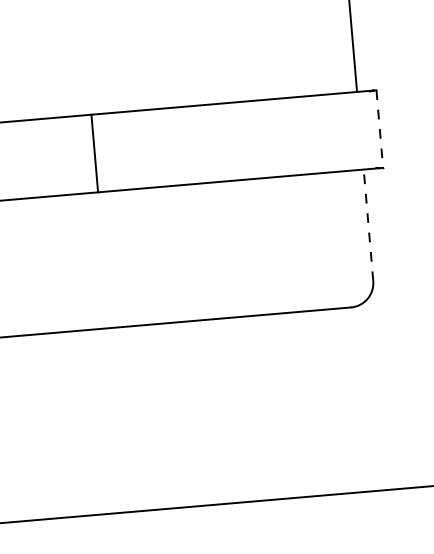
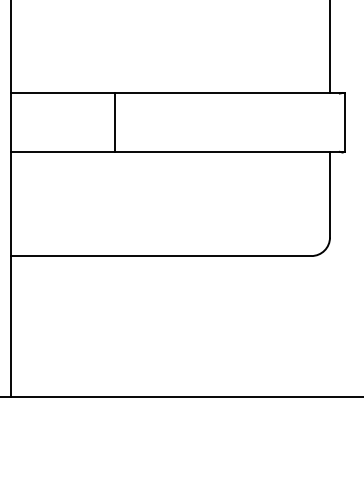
line: (379, 128) -> (344, 122), dashed -> solid
line: (95, 153) -> (115, 122), moved
line: (369, 224) -> (330, 194), dashed -> solid

